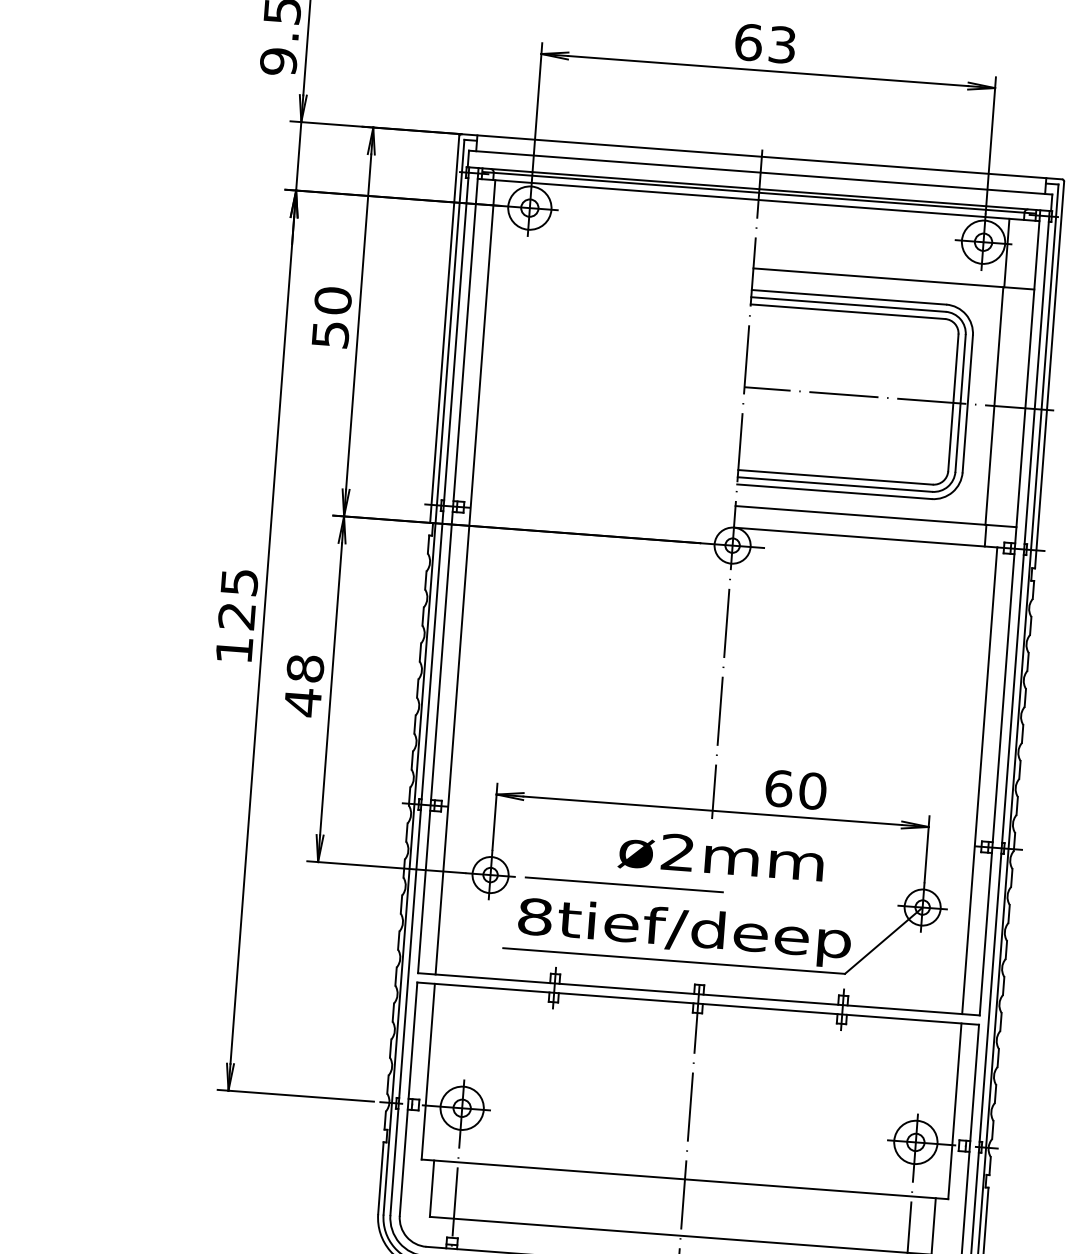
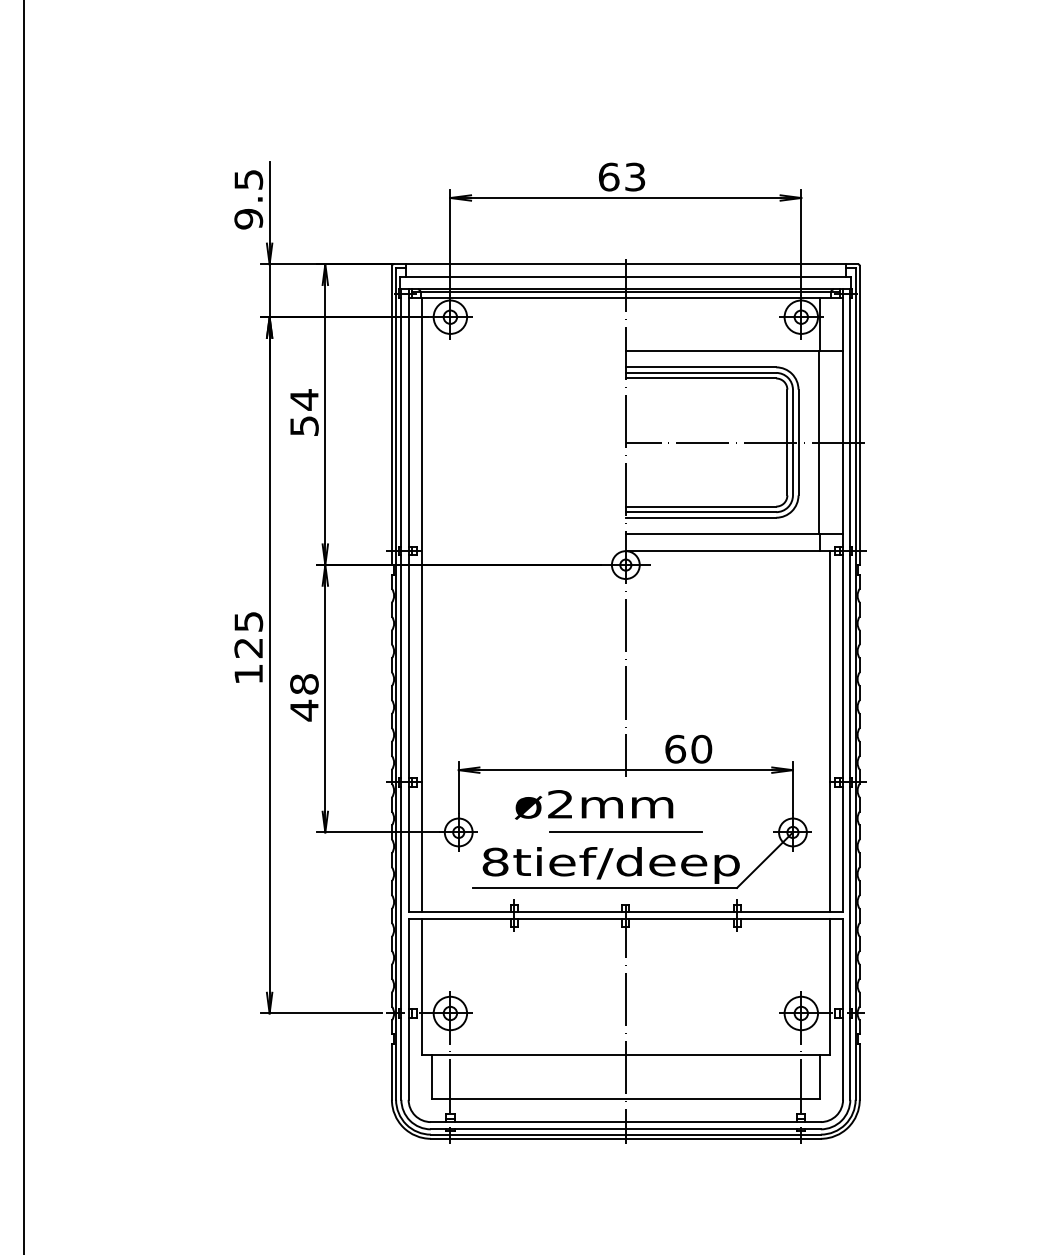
text: (333, 300) -> (304, 399), 50 -> 54
text: (721, 856) -> (594, 804), moved
line: (623, 883) -> (625, 831), moved

